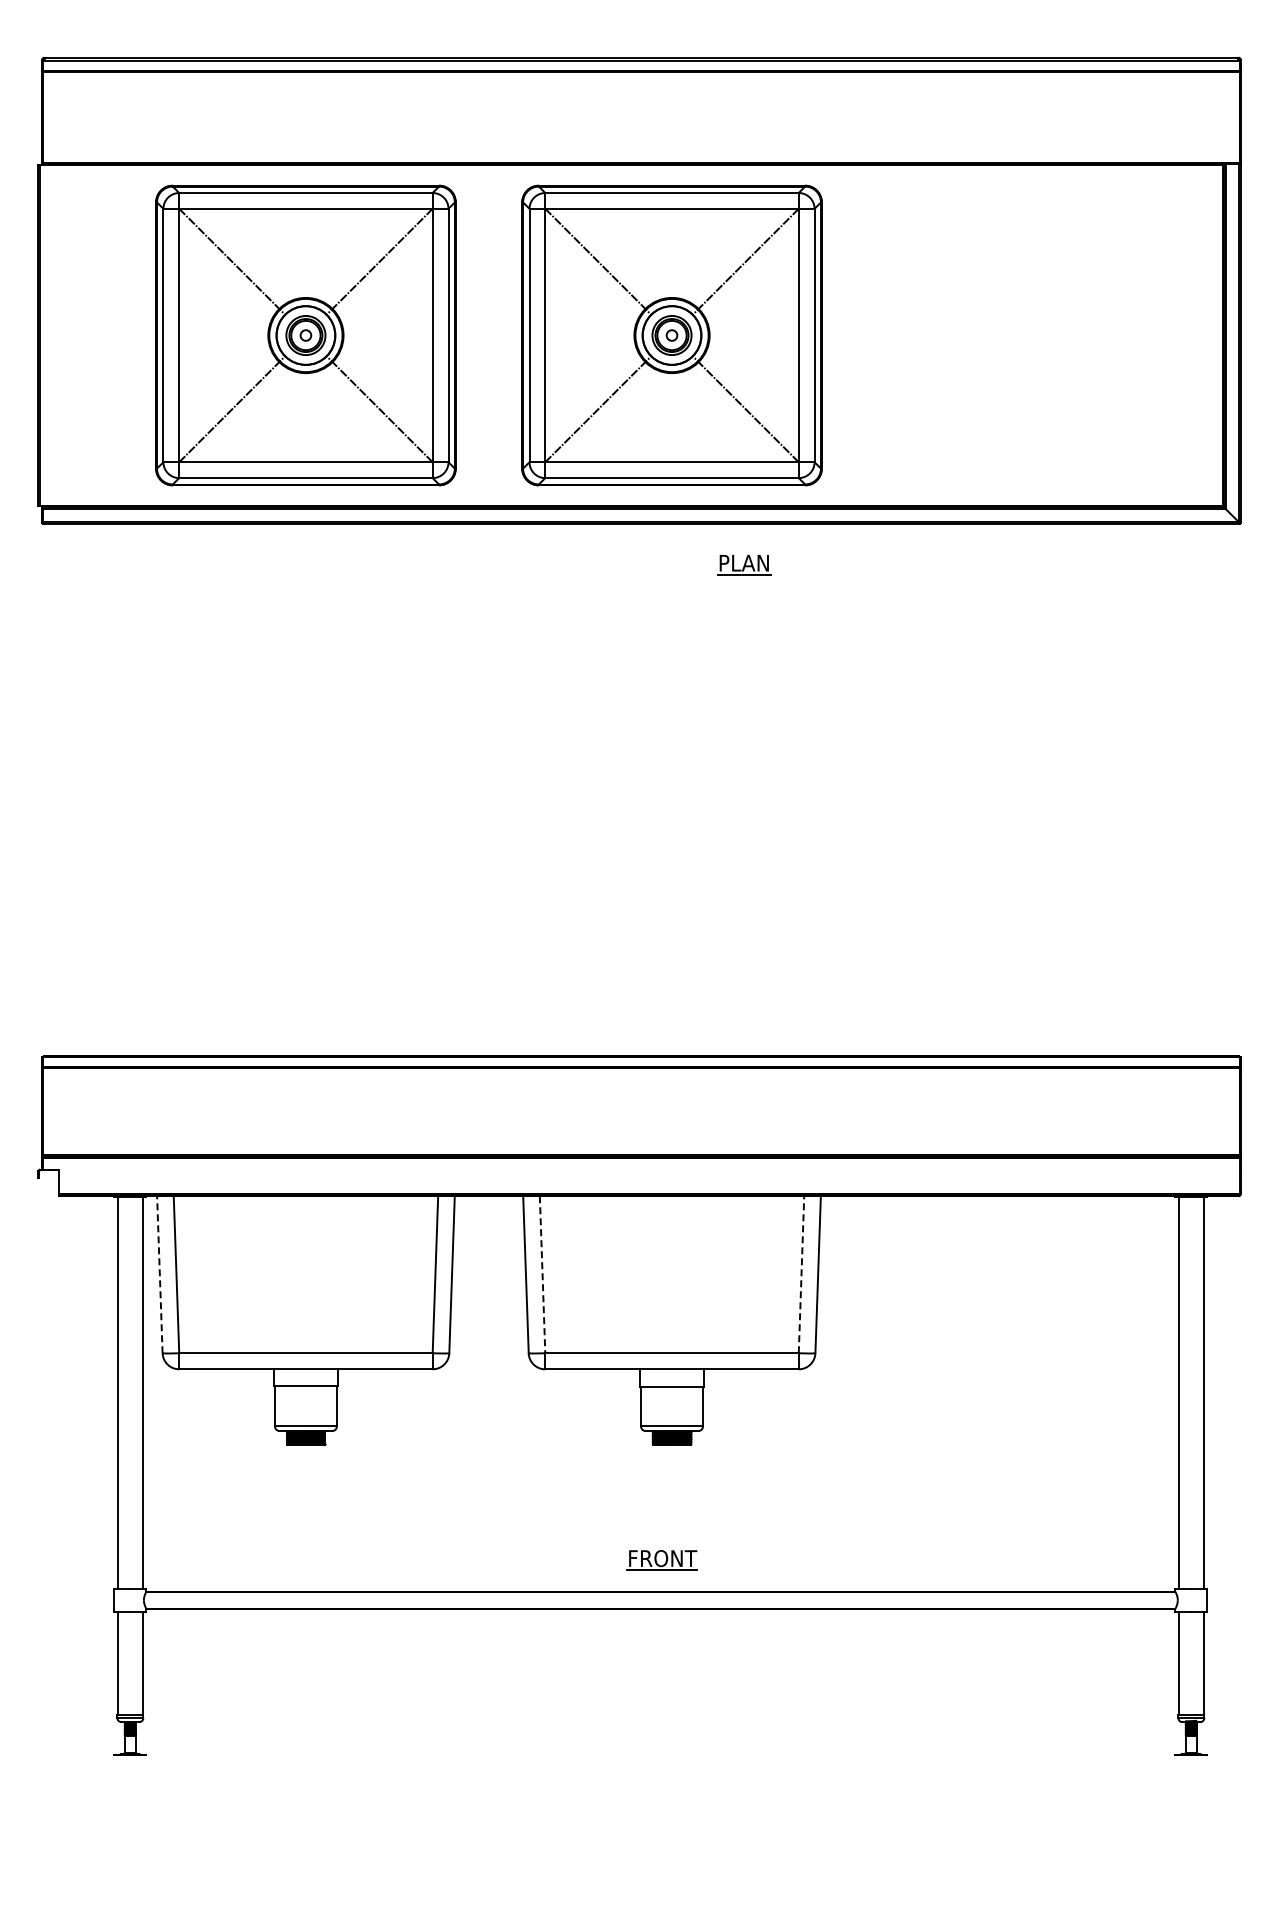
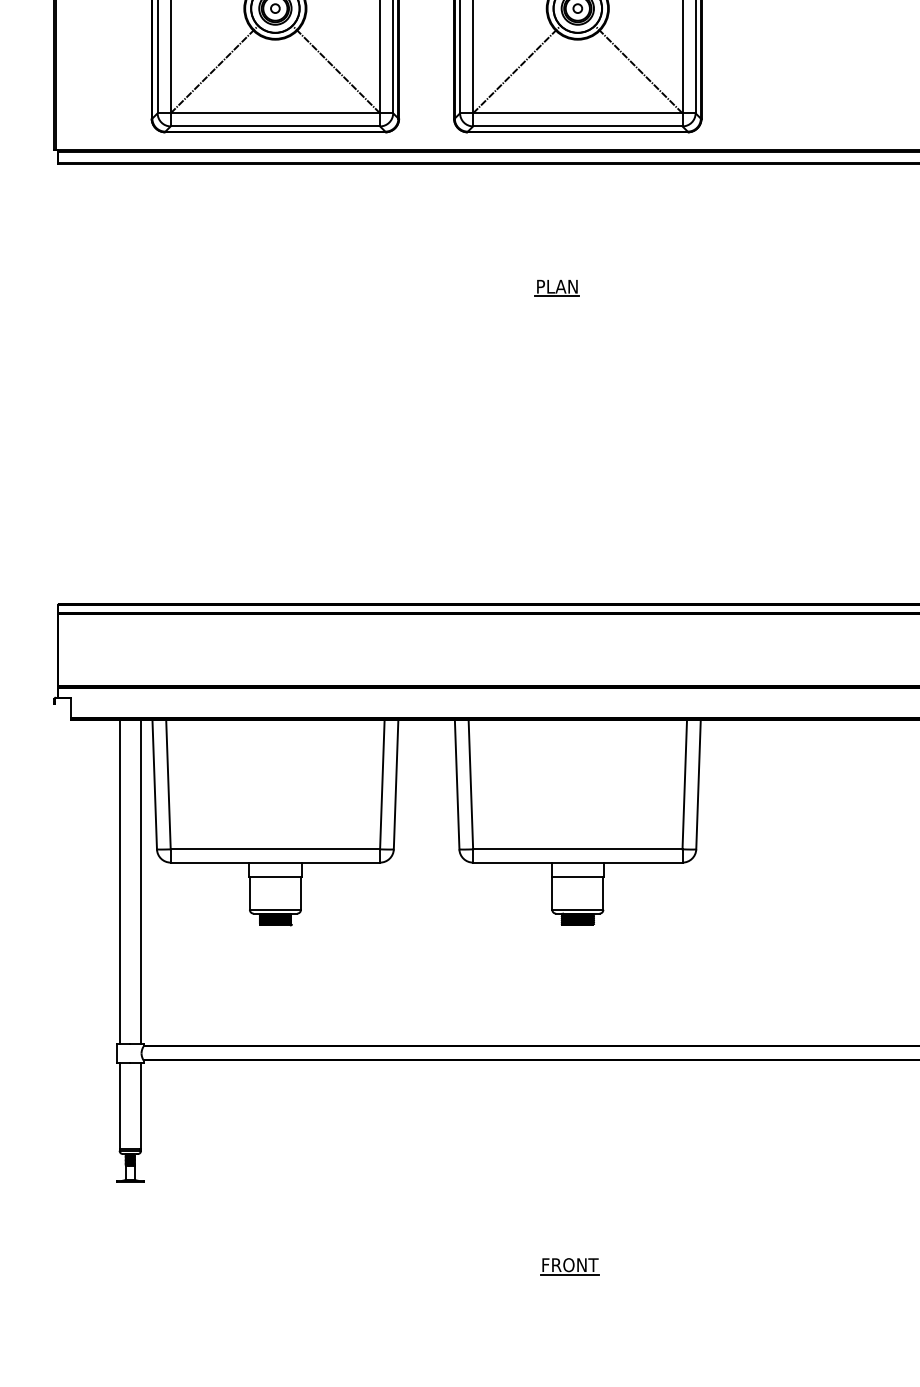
part: (744, 565) -> (557, 288), moved
line: (159, 1274) -> (154, 784), dashed -> solid
line: (542, 1274) -> (470, 784), dashed -> solid
line: (801, 1274) -> (684, 784), dashed -> solid
part: (661, 1560) -> (569, 1266), moved

